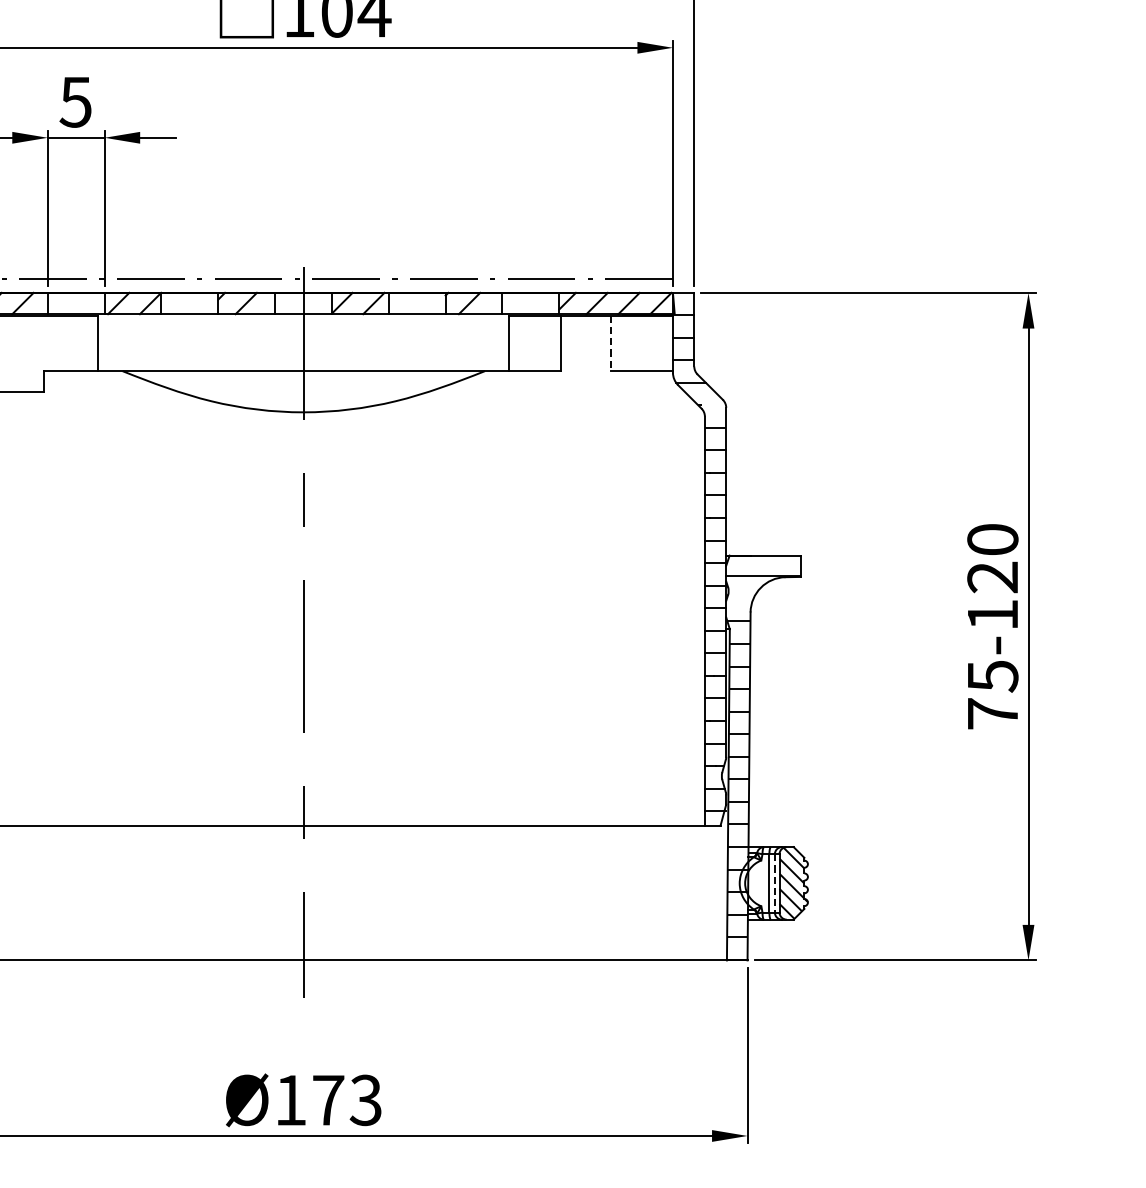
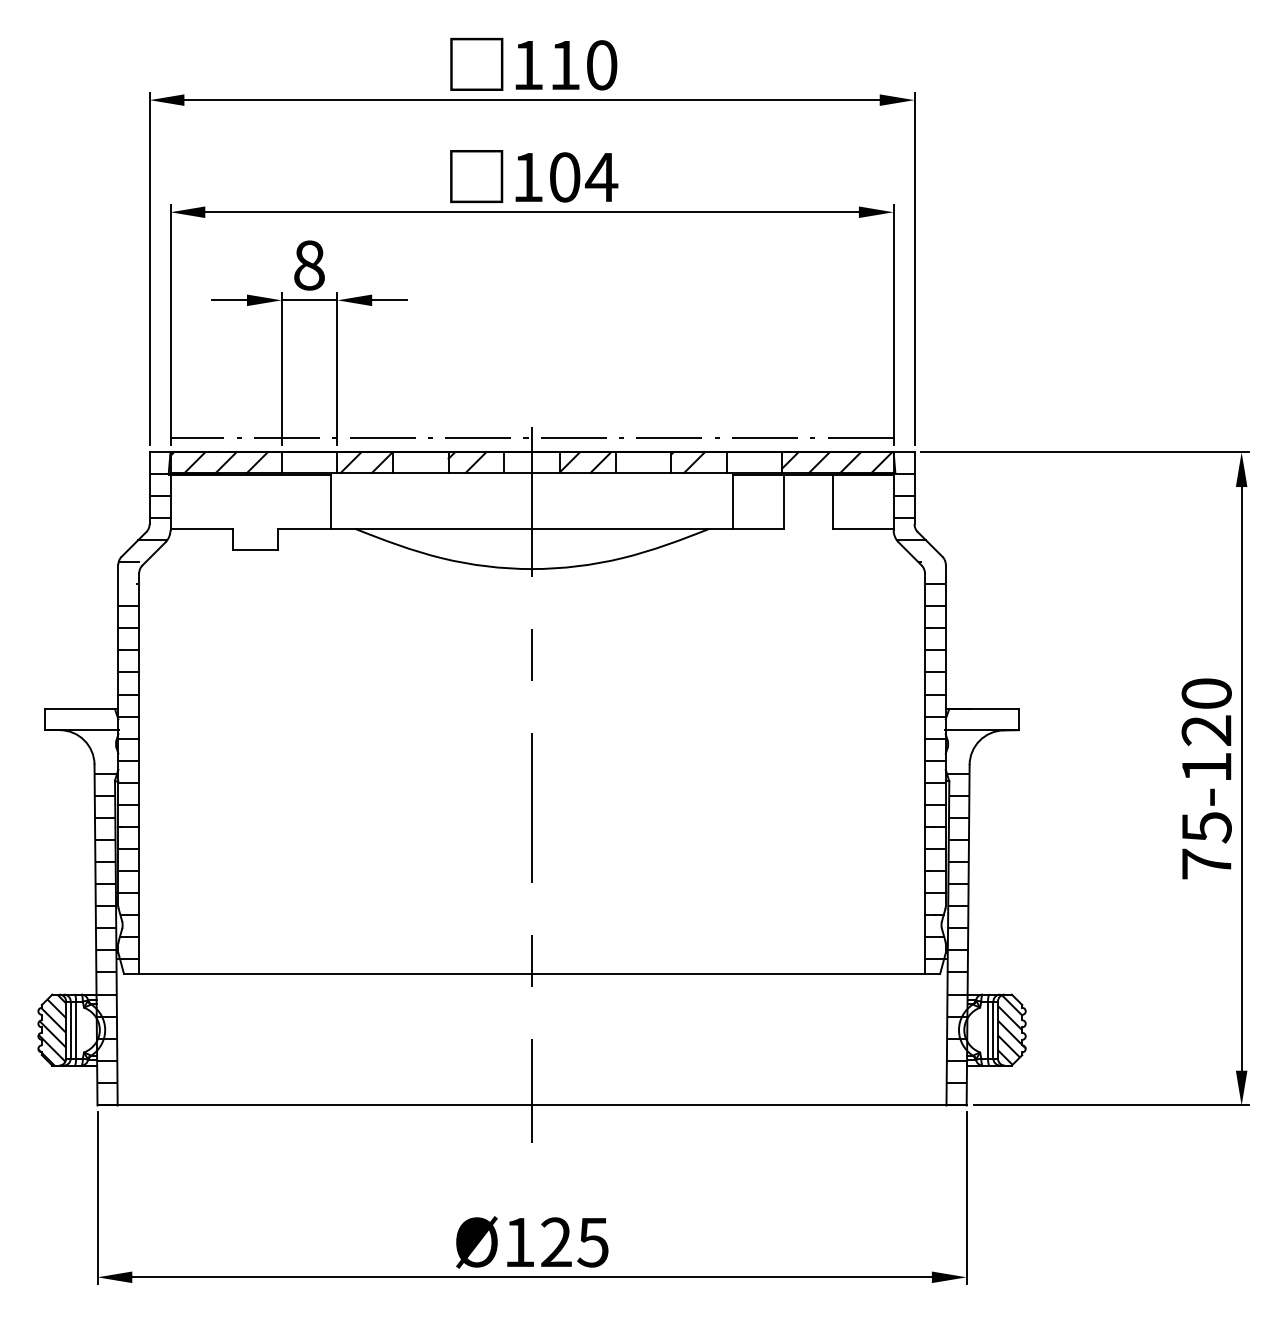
text: (75, 102) -> (308, 265), 5 -> 8
line: (611, 344) -> (833, 502), dashed -> solid
line: (774, 883) -> (993, 1030), dashed -> solid
text: (346, 1100) -> (574, 1242), Ø173 -> Ø125

